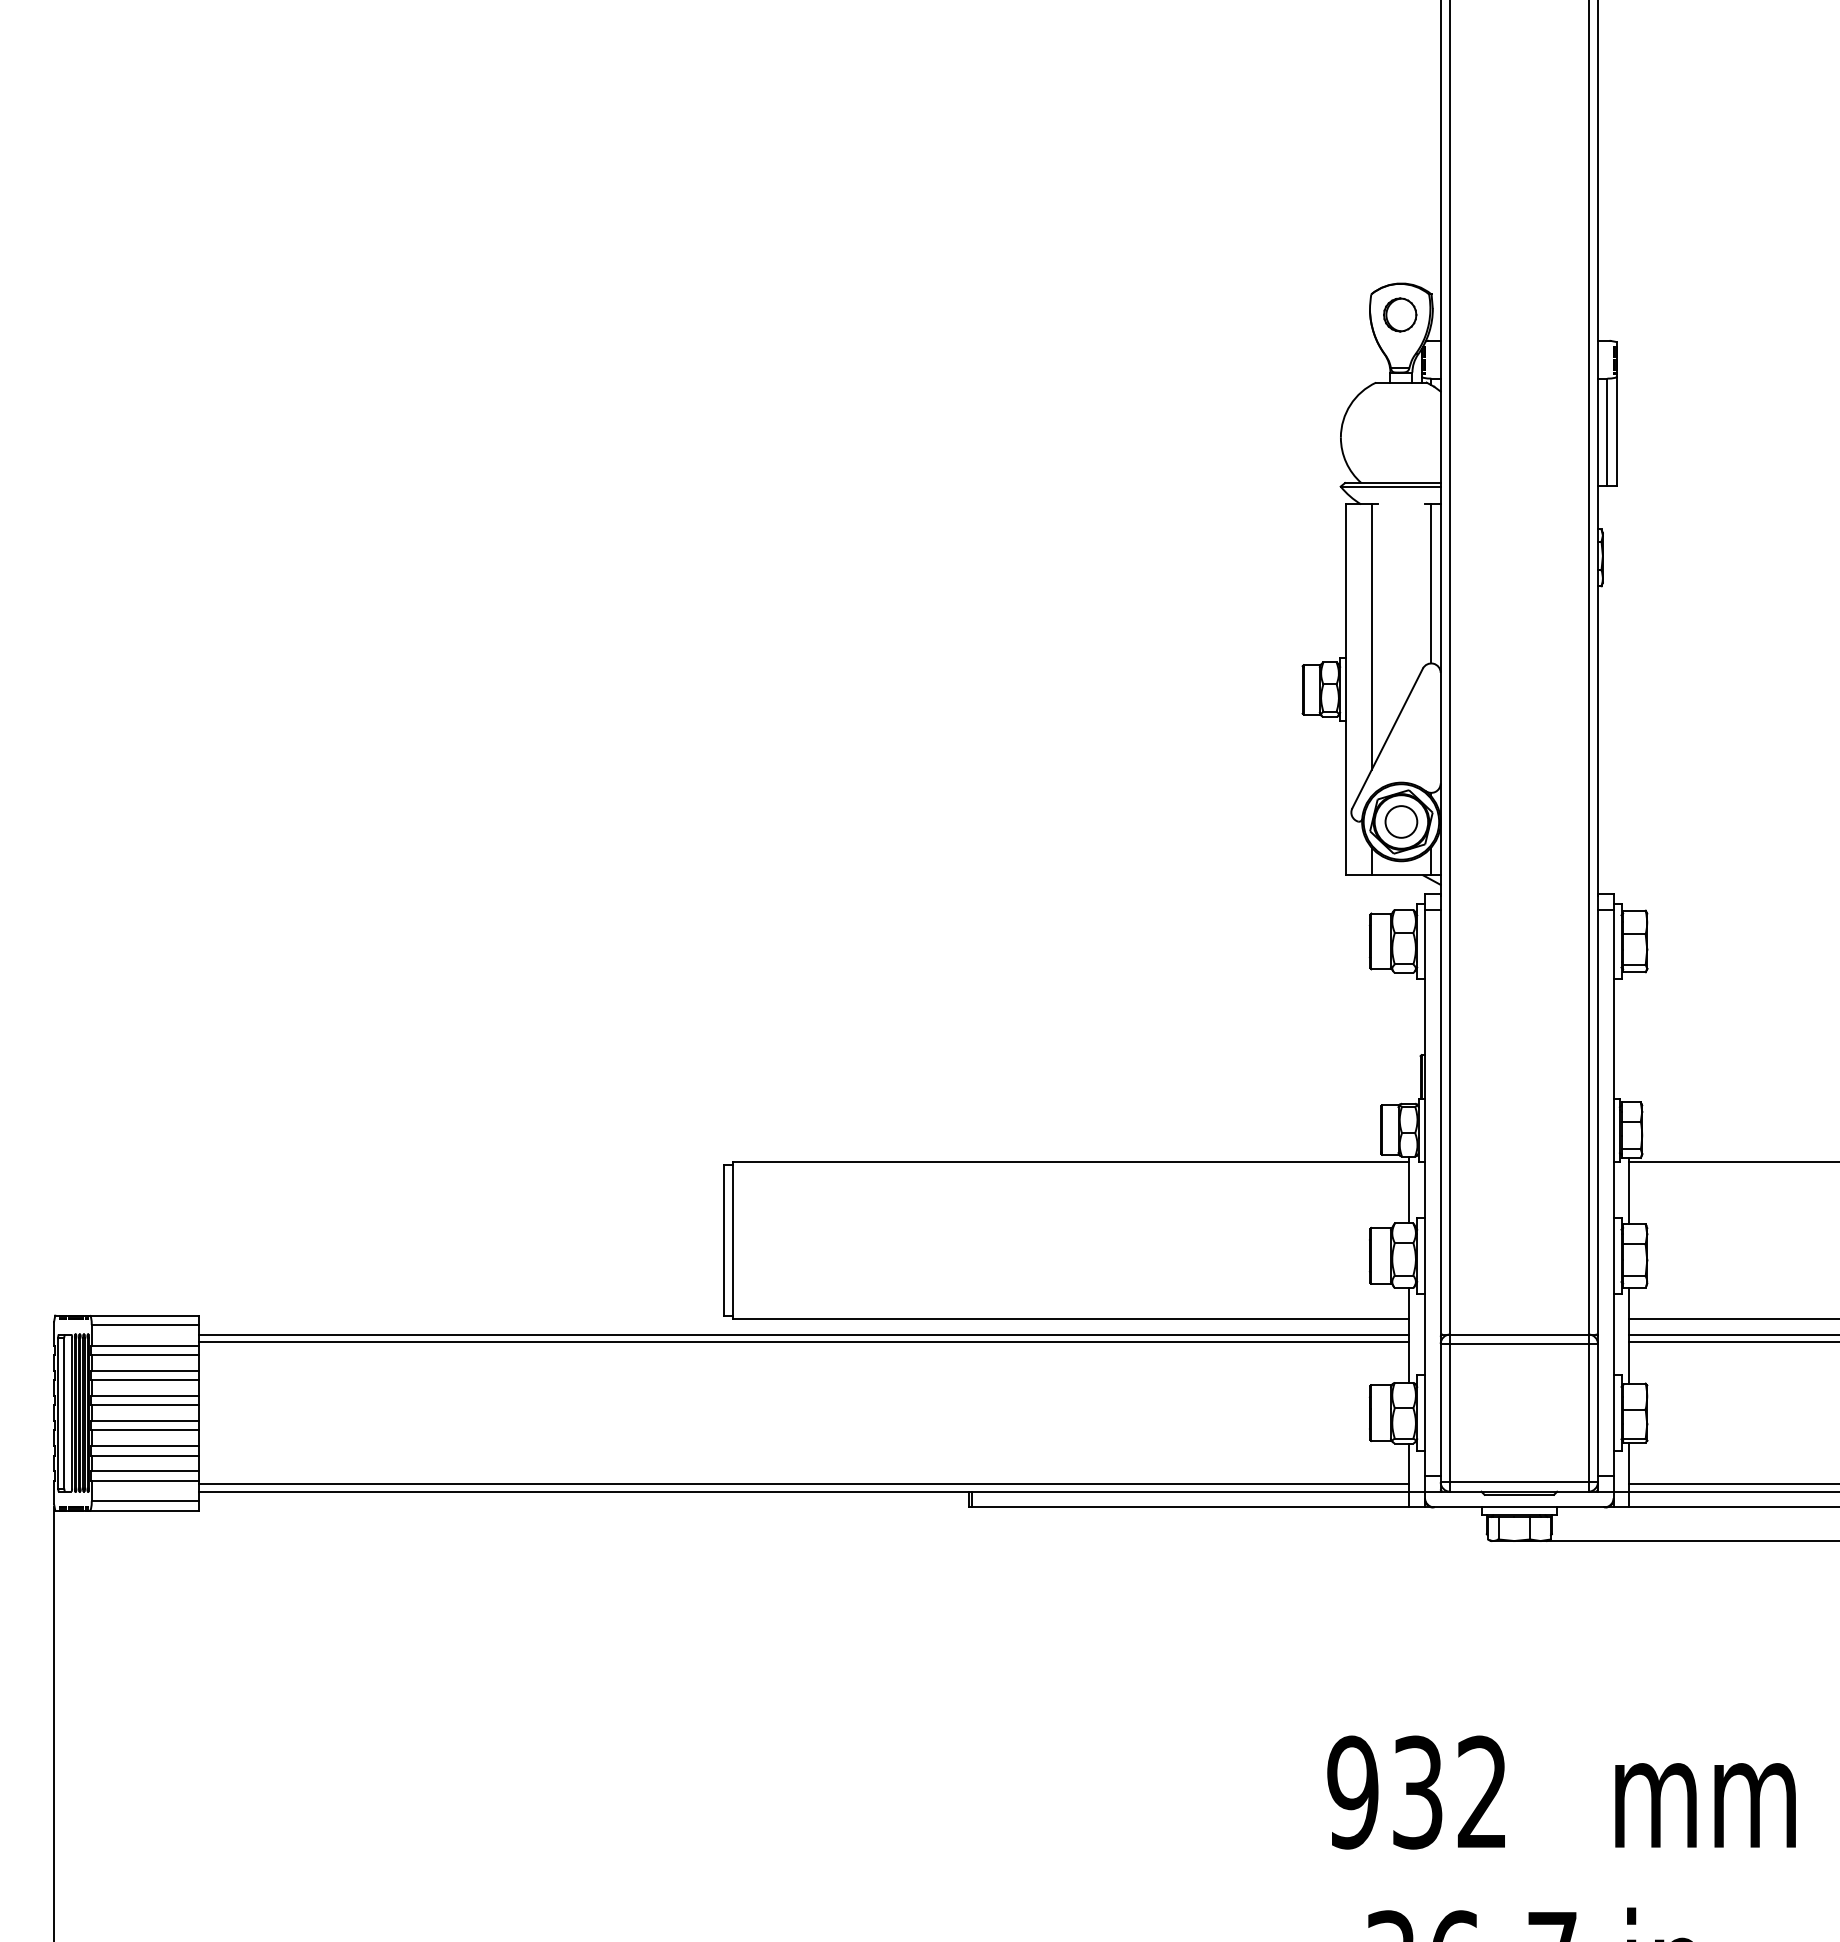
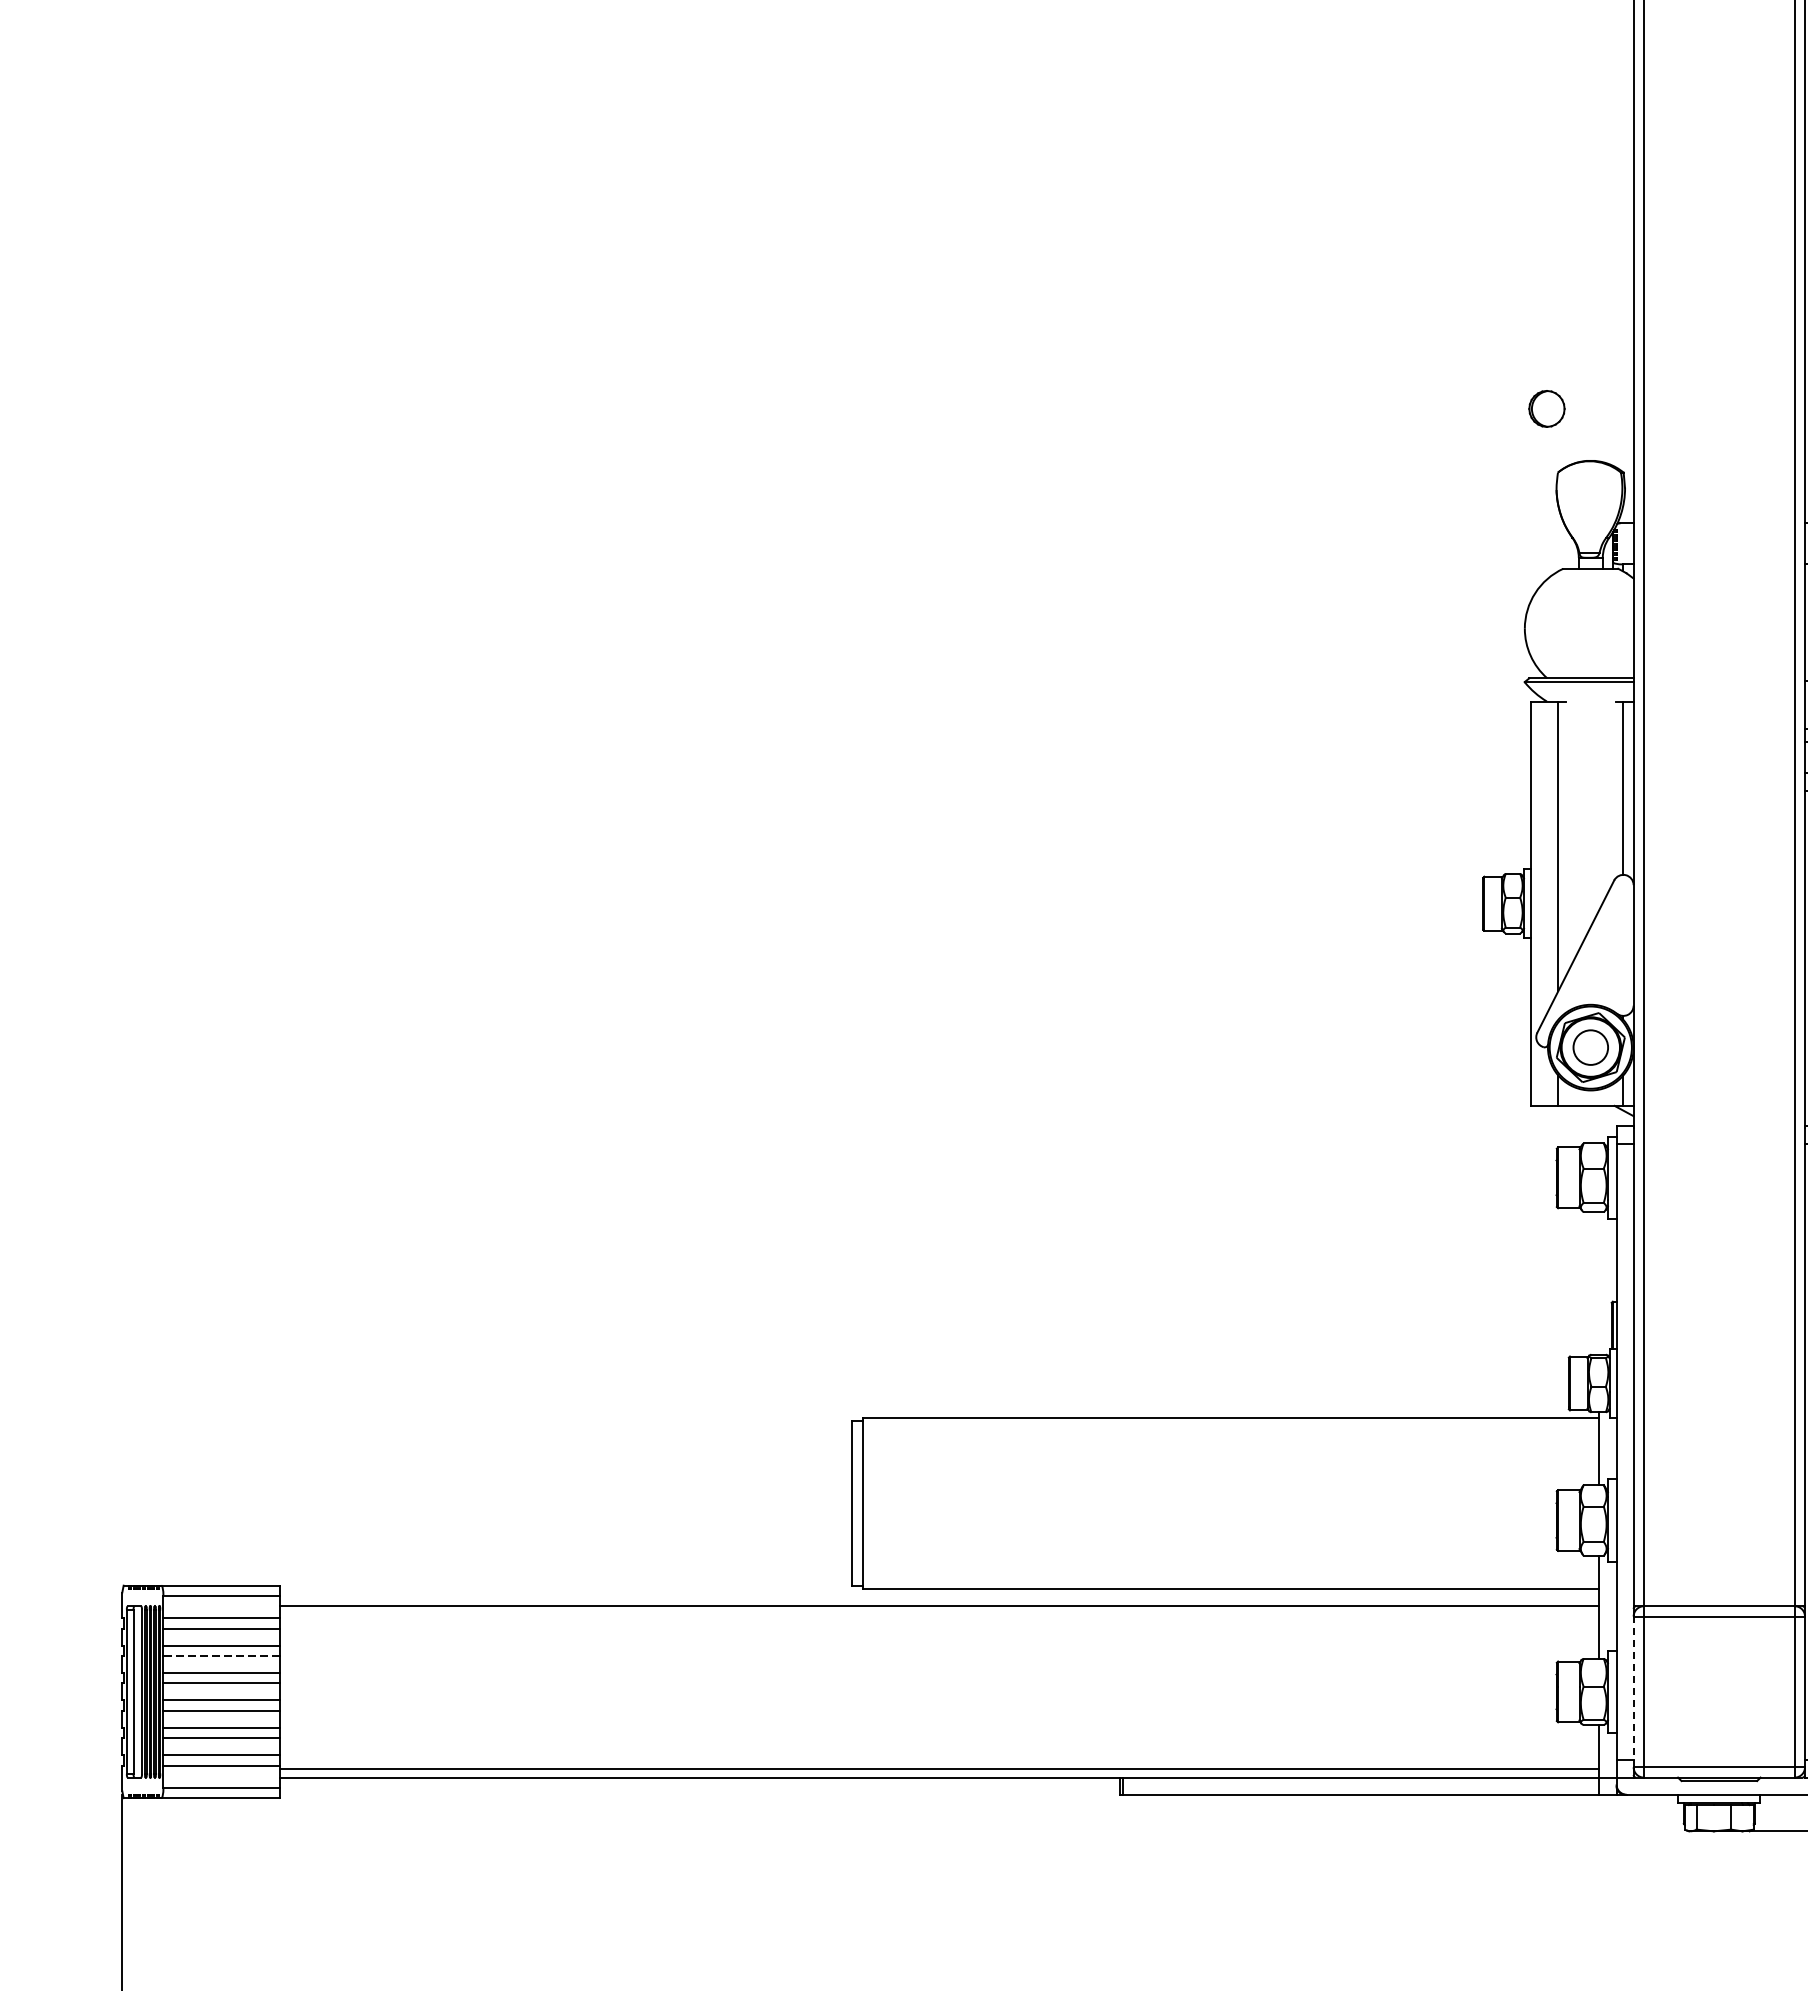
part: (1400, 314) -> (1547, 408), moved
line: (803, 1342) -> (939, 1614), removed
line: (144, 1380) -> (220, 1656), solid -> dashed
line: (1440, 1412) -> (1633, 1691), solid -> dashed

